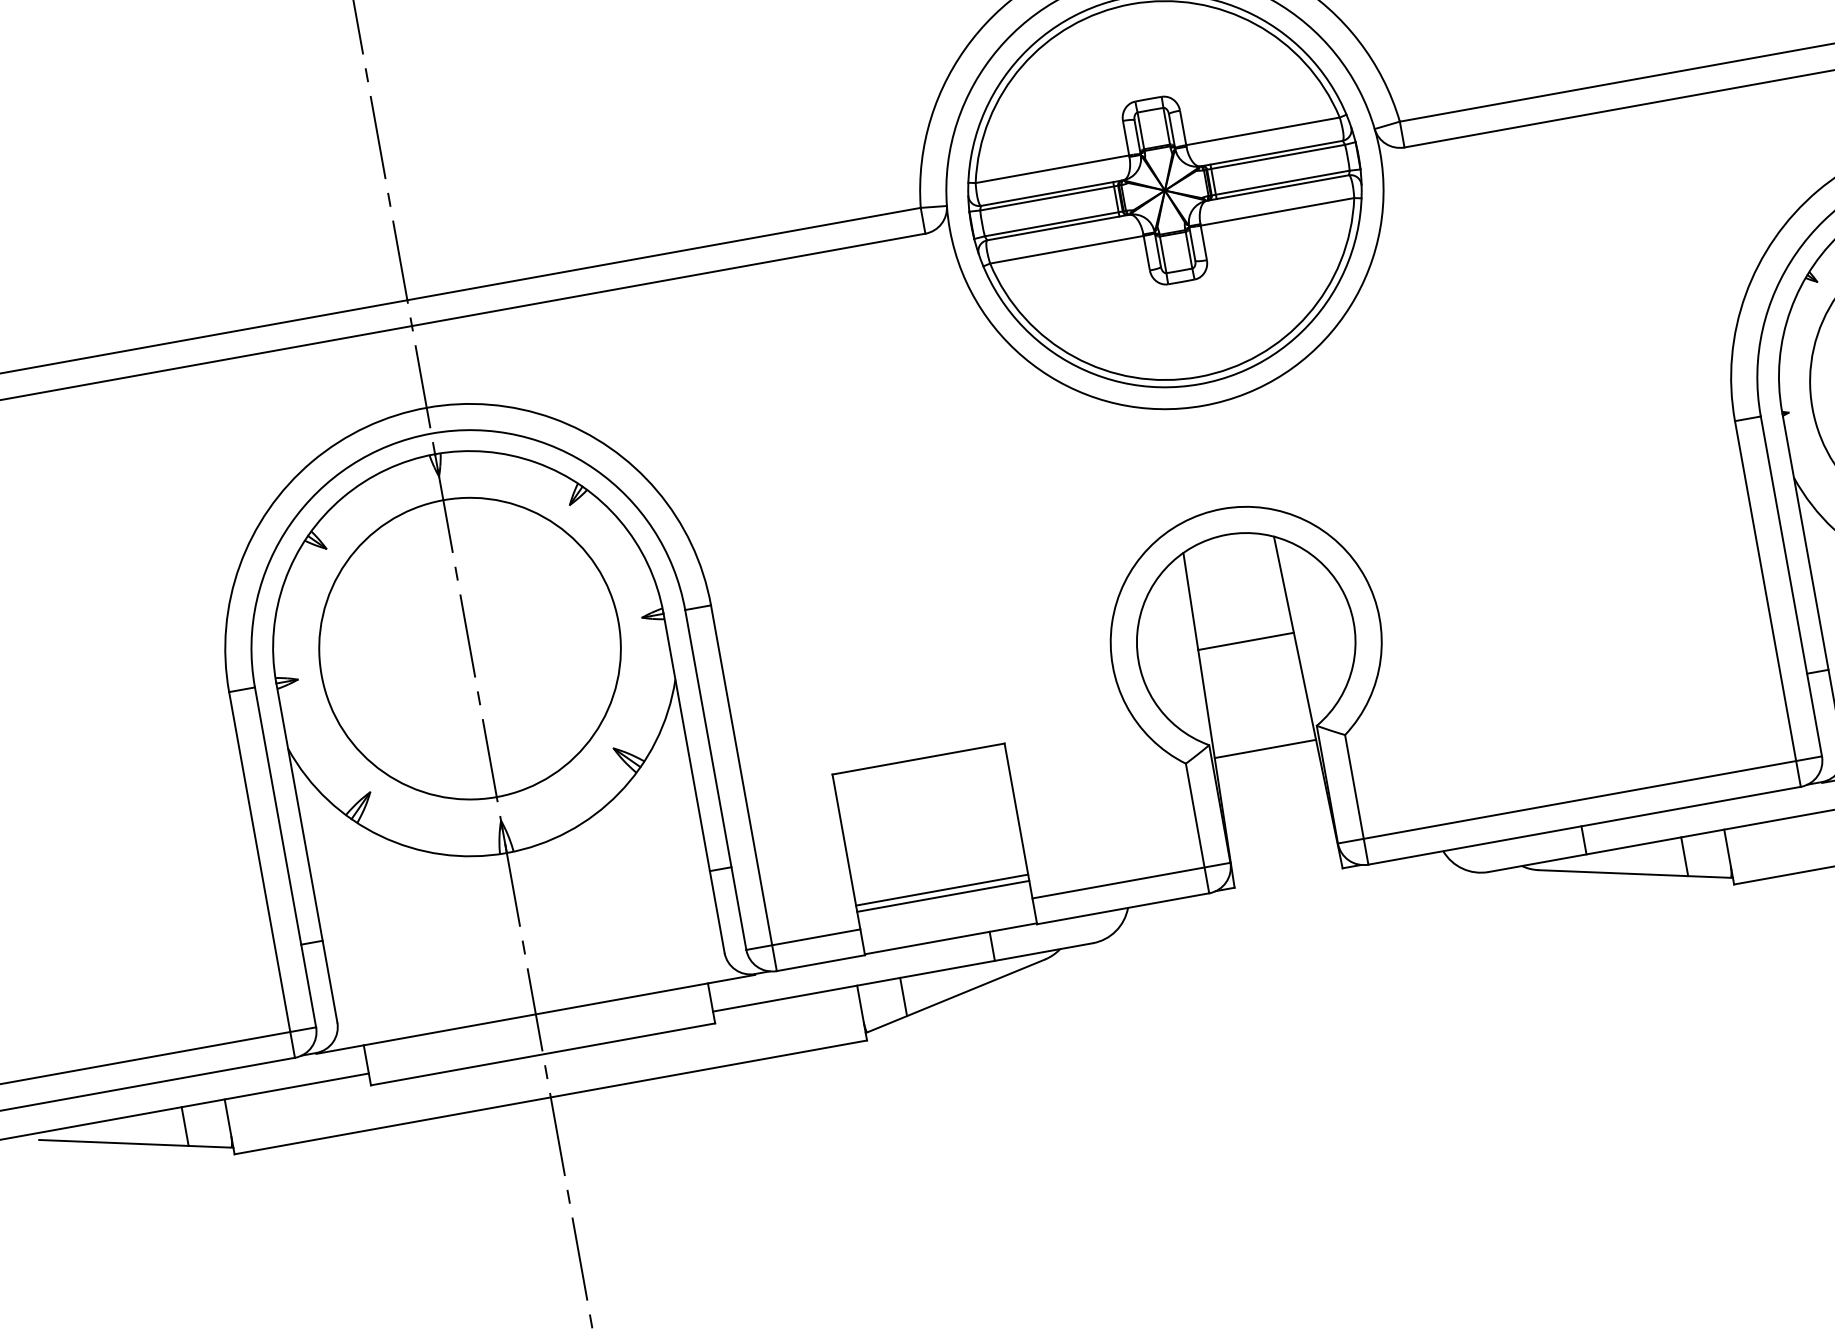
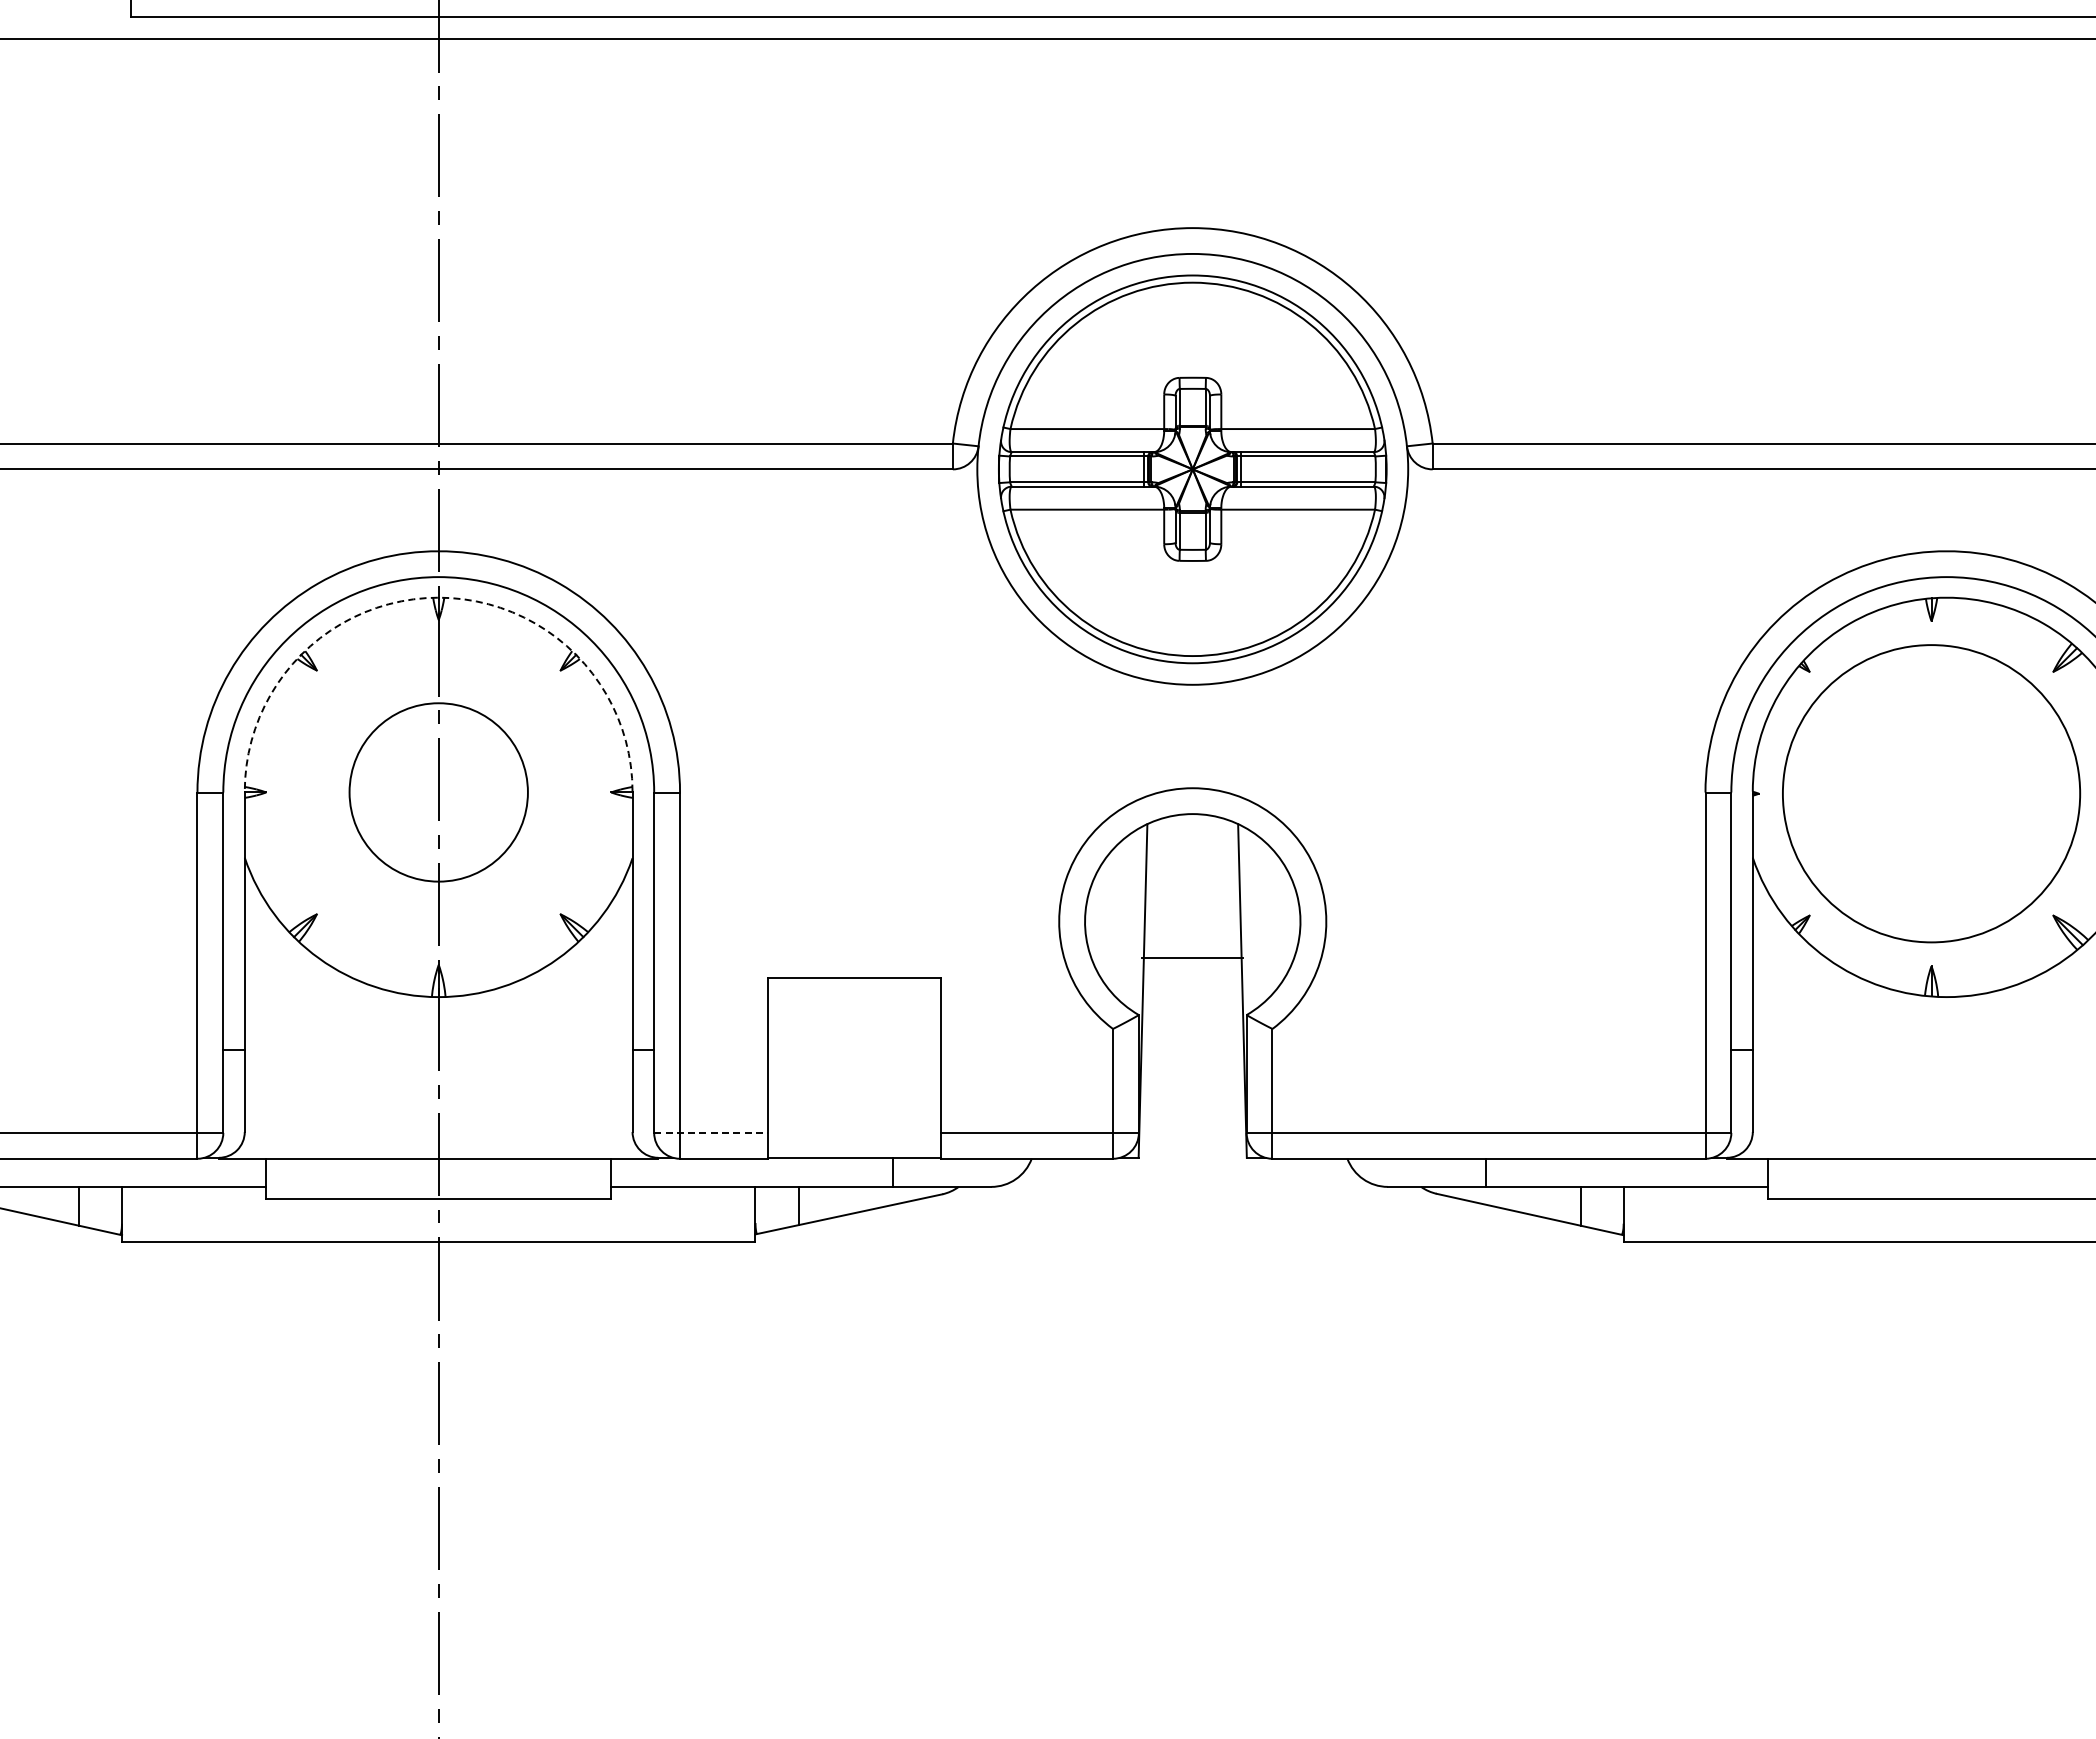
arc: (434, 454) -> (438, 597), solid -> dashed
line: (1245, 641) -> (1192, 920), removed
circle: (469, 648) -> (438, 792), size x0.6
line: (1265, 748) -> (1192, 957), moved
line: (942, 890) -> (854, 1109), removed
line: (943, 896) -> (854, 1115), removed
line: (803, 939) -> (711, 1132), solid -> dashed

